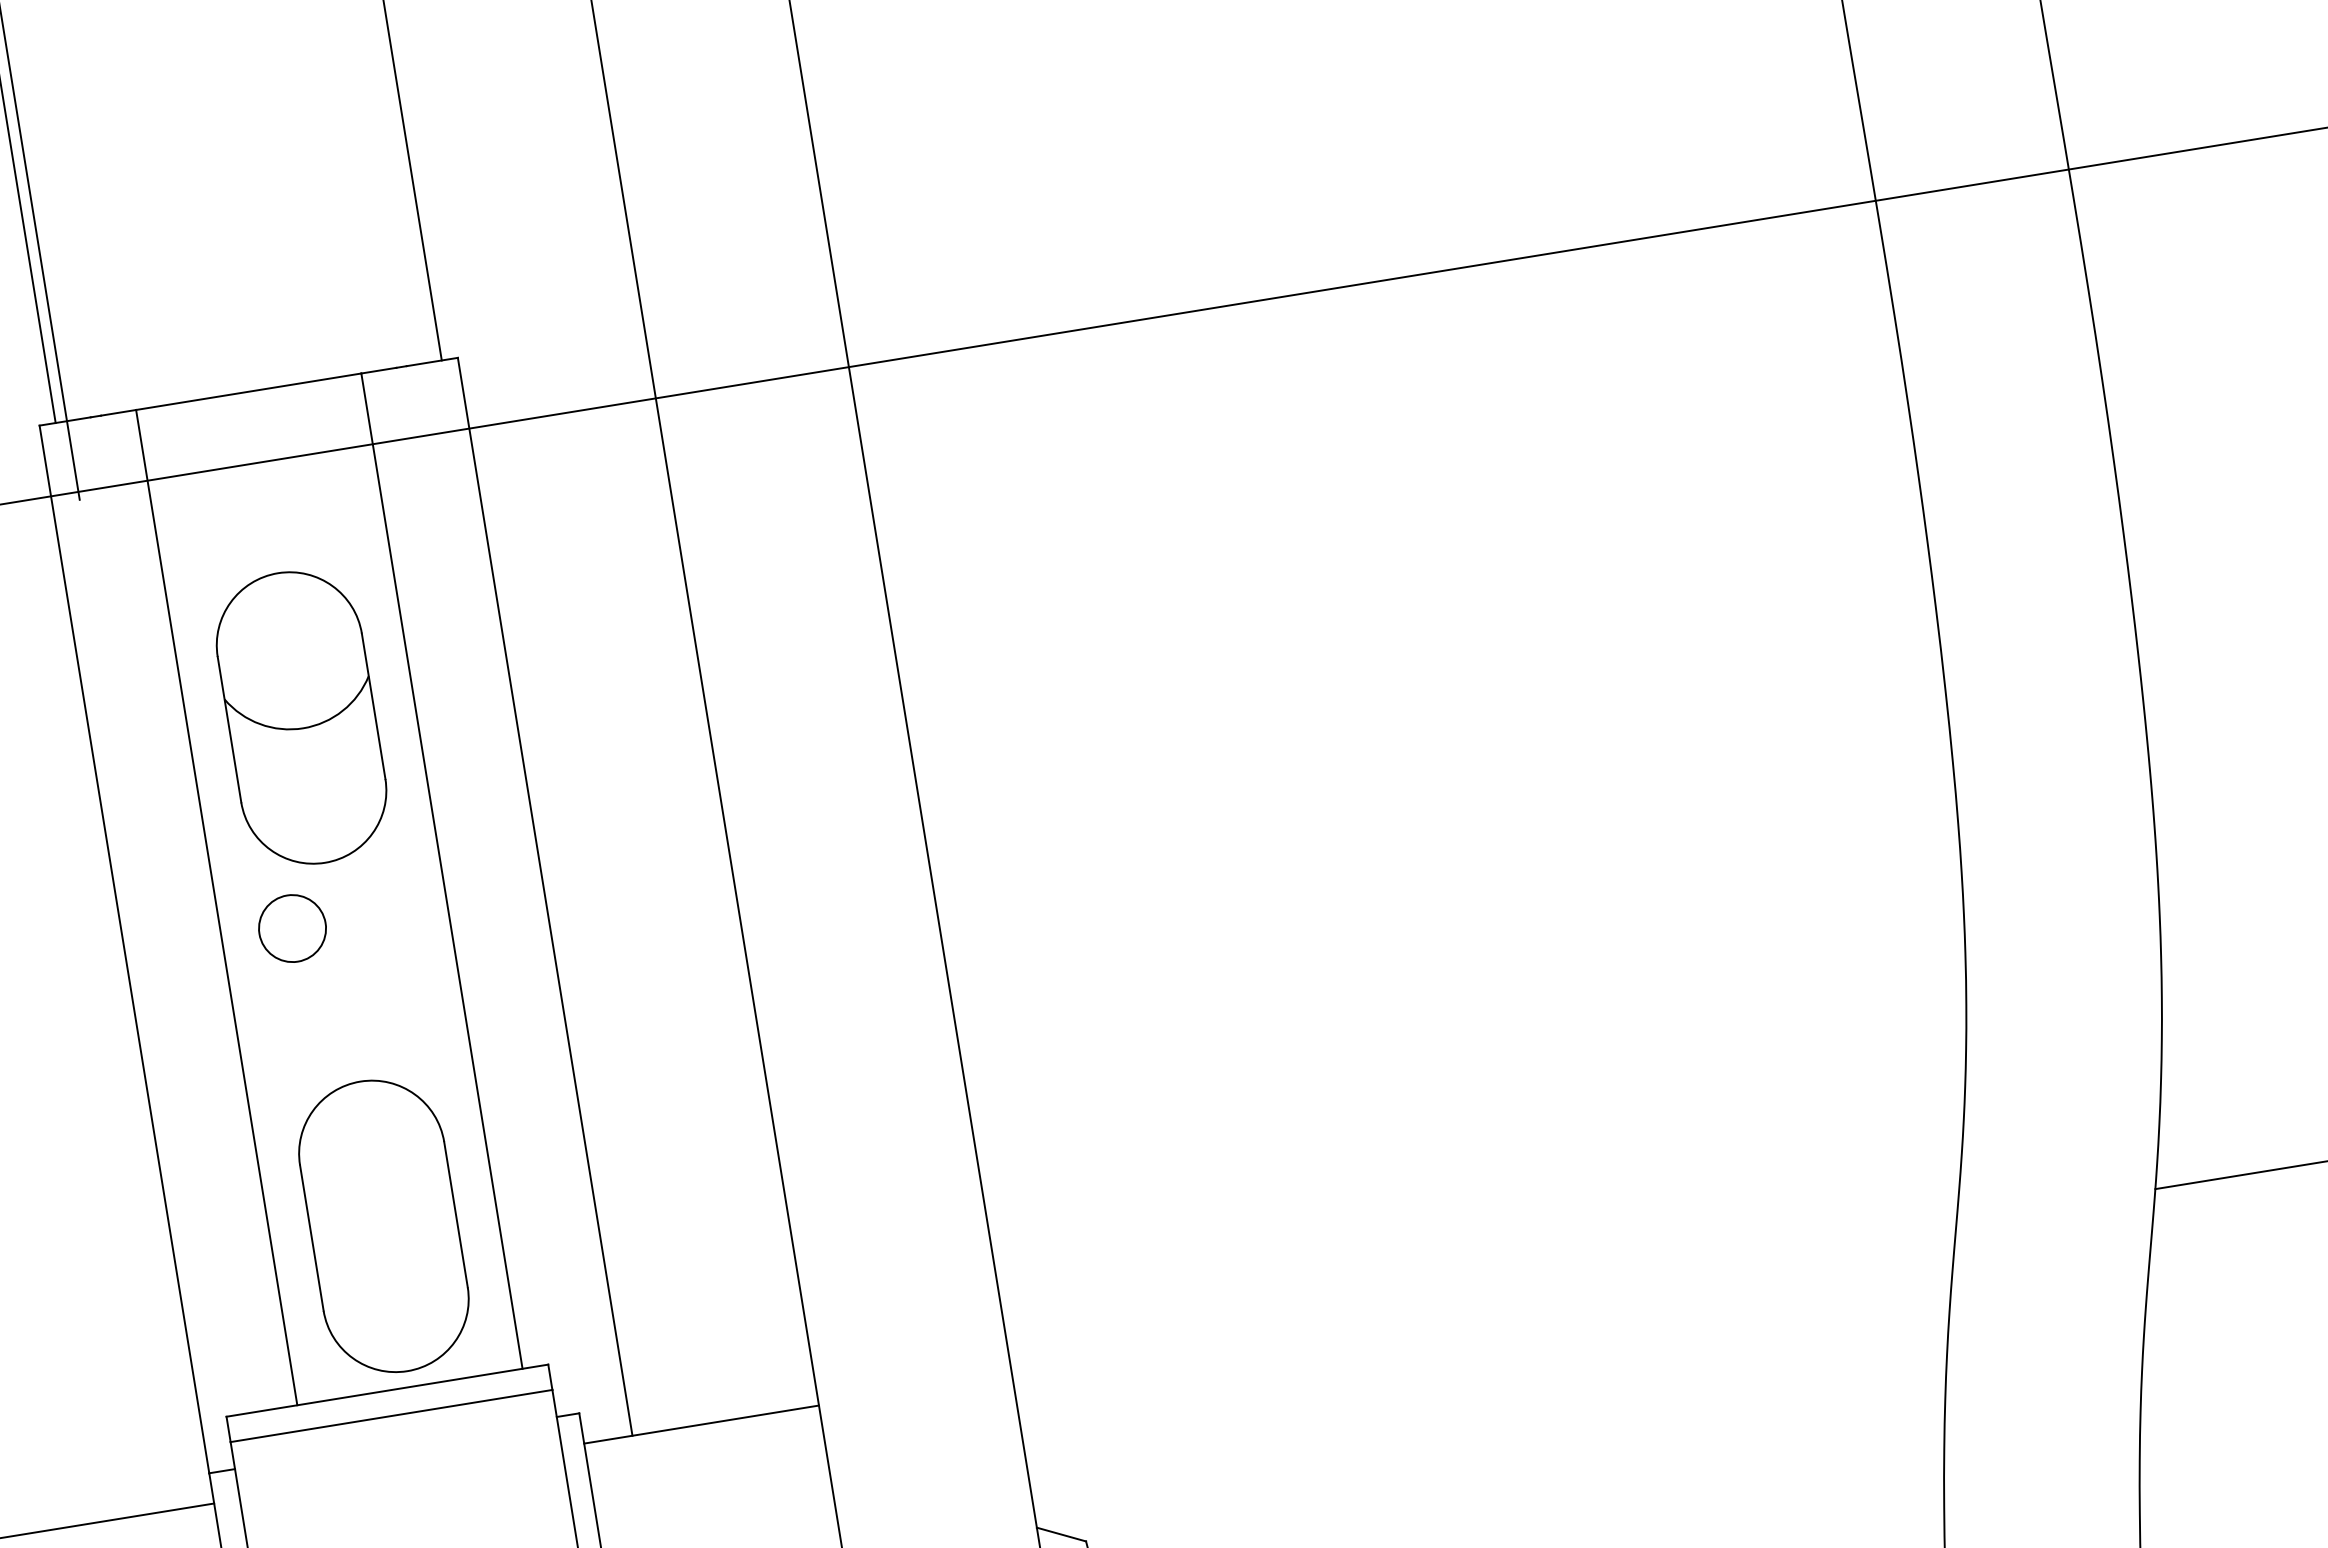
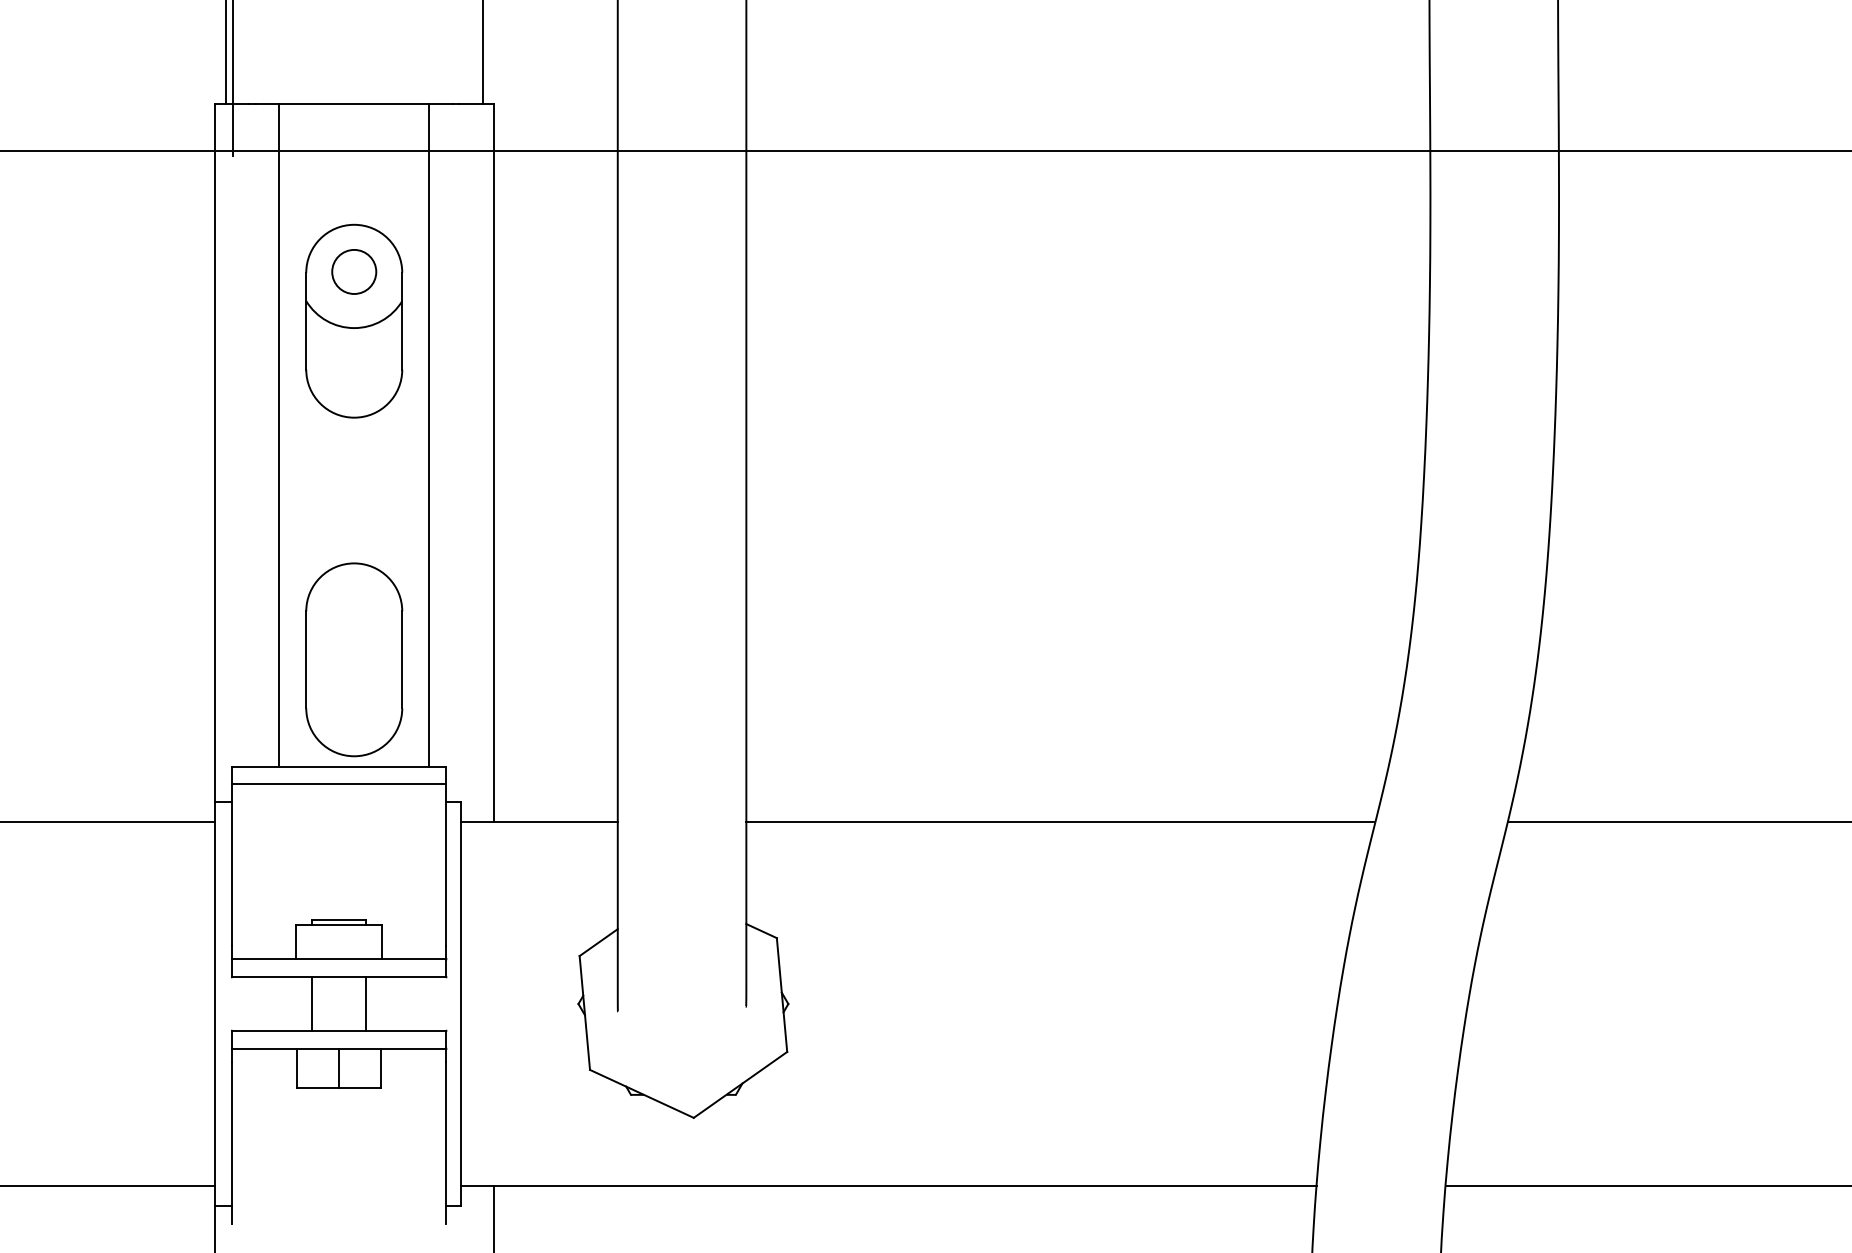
circle: (292, 927) -> (354, 271), moved
line: (1483, 1297) -> (1060, 821), added

